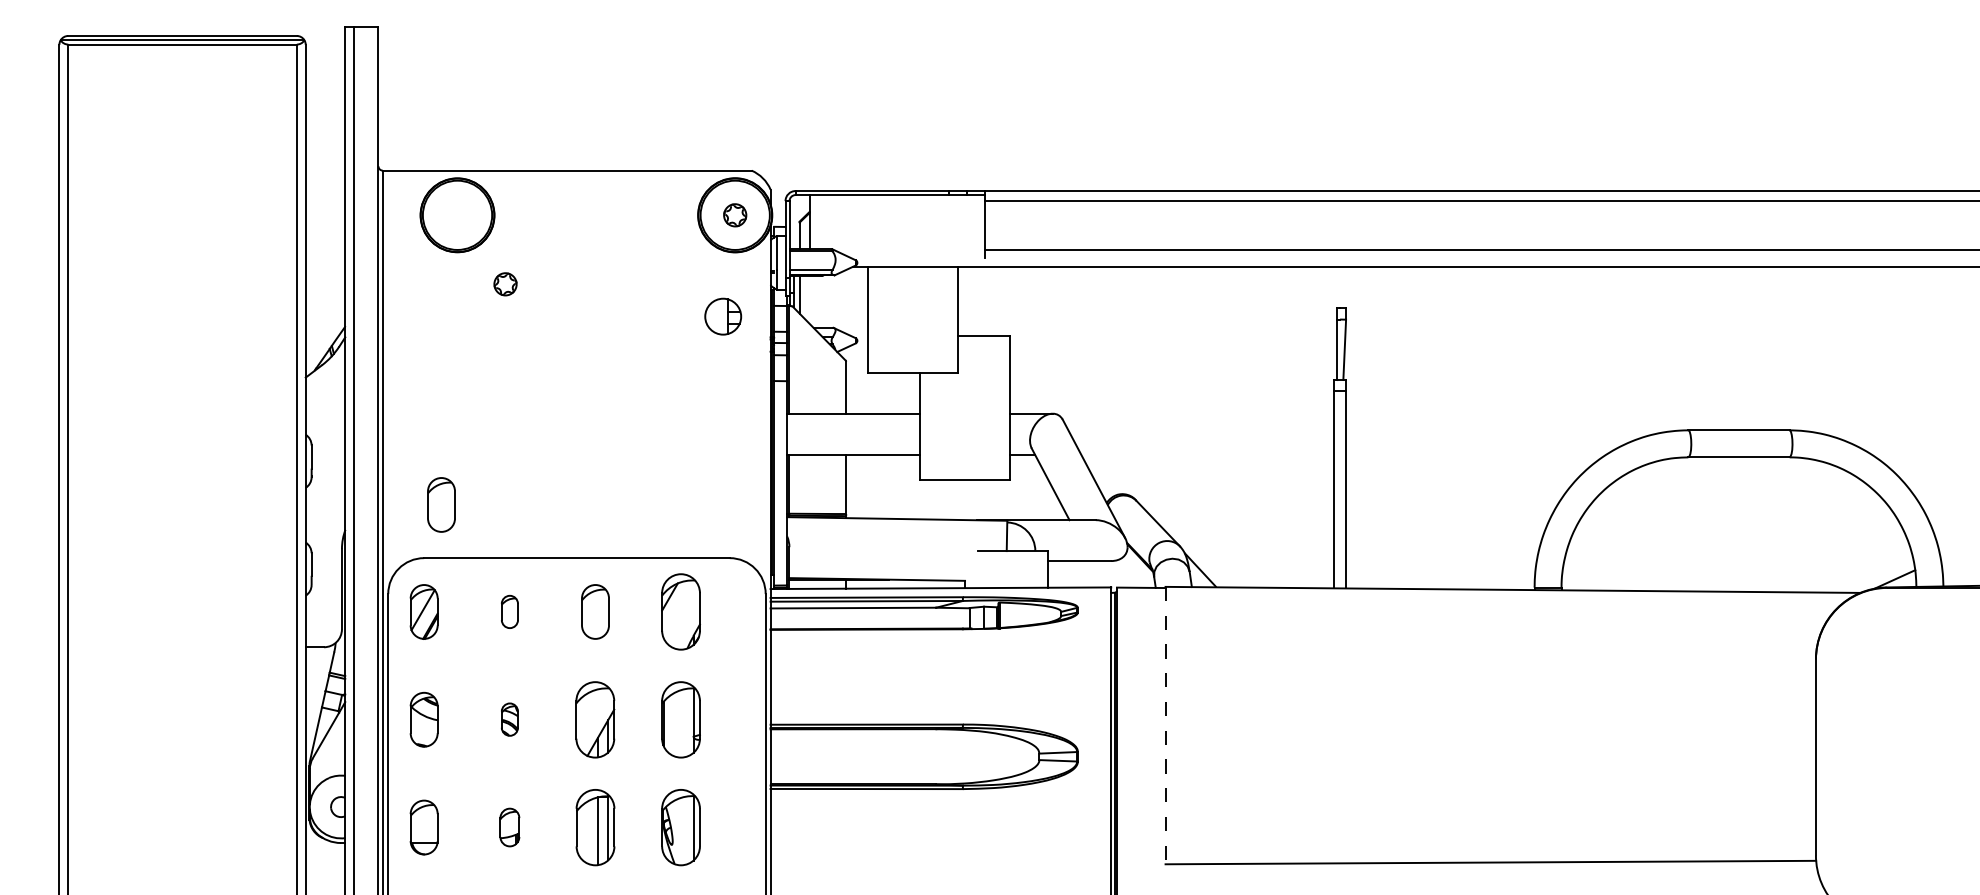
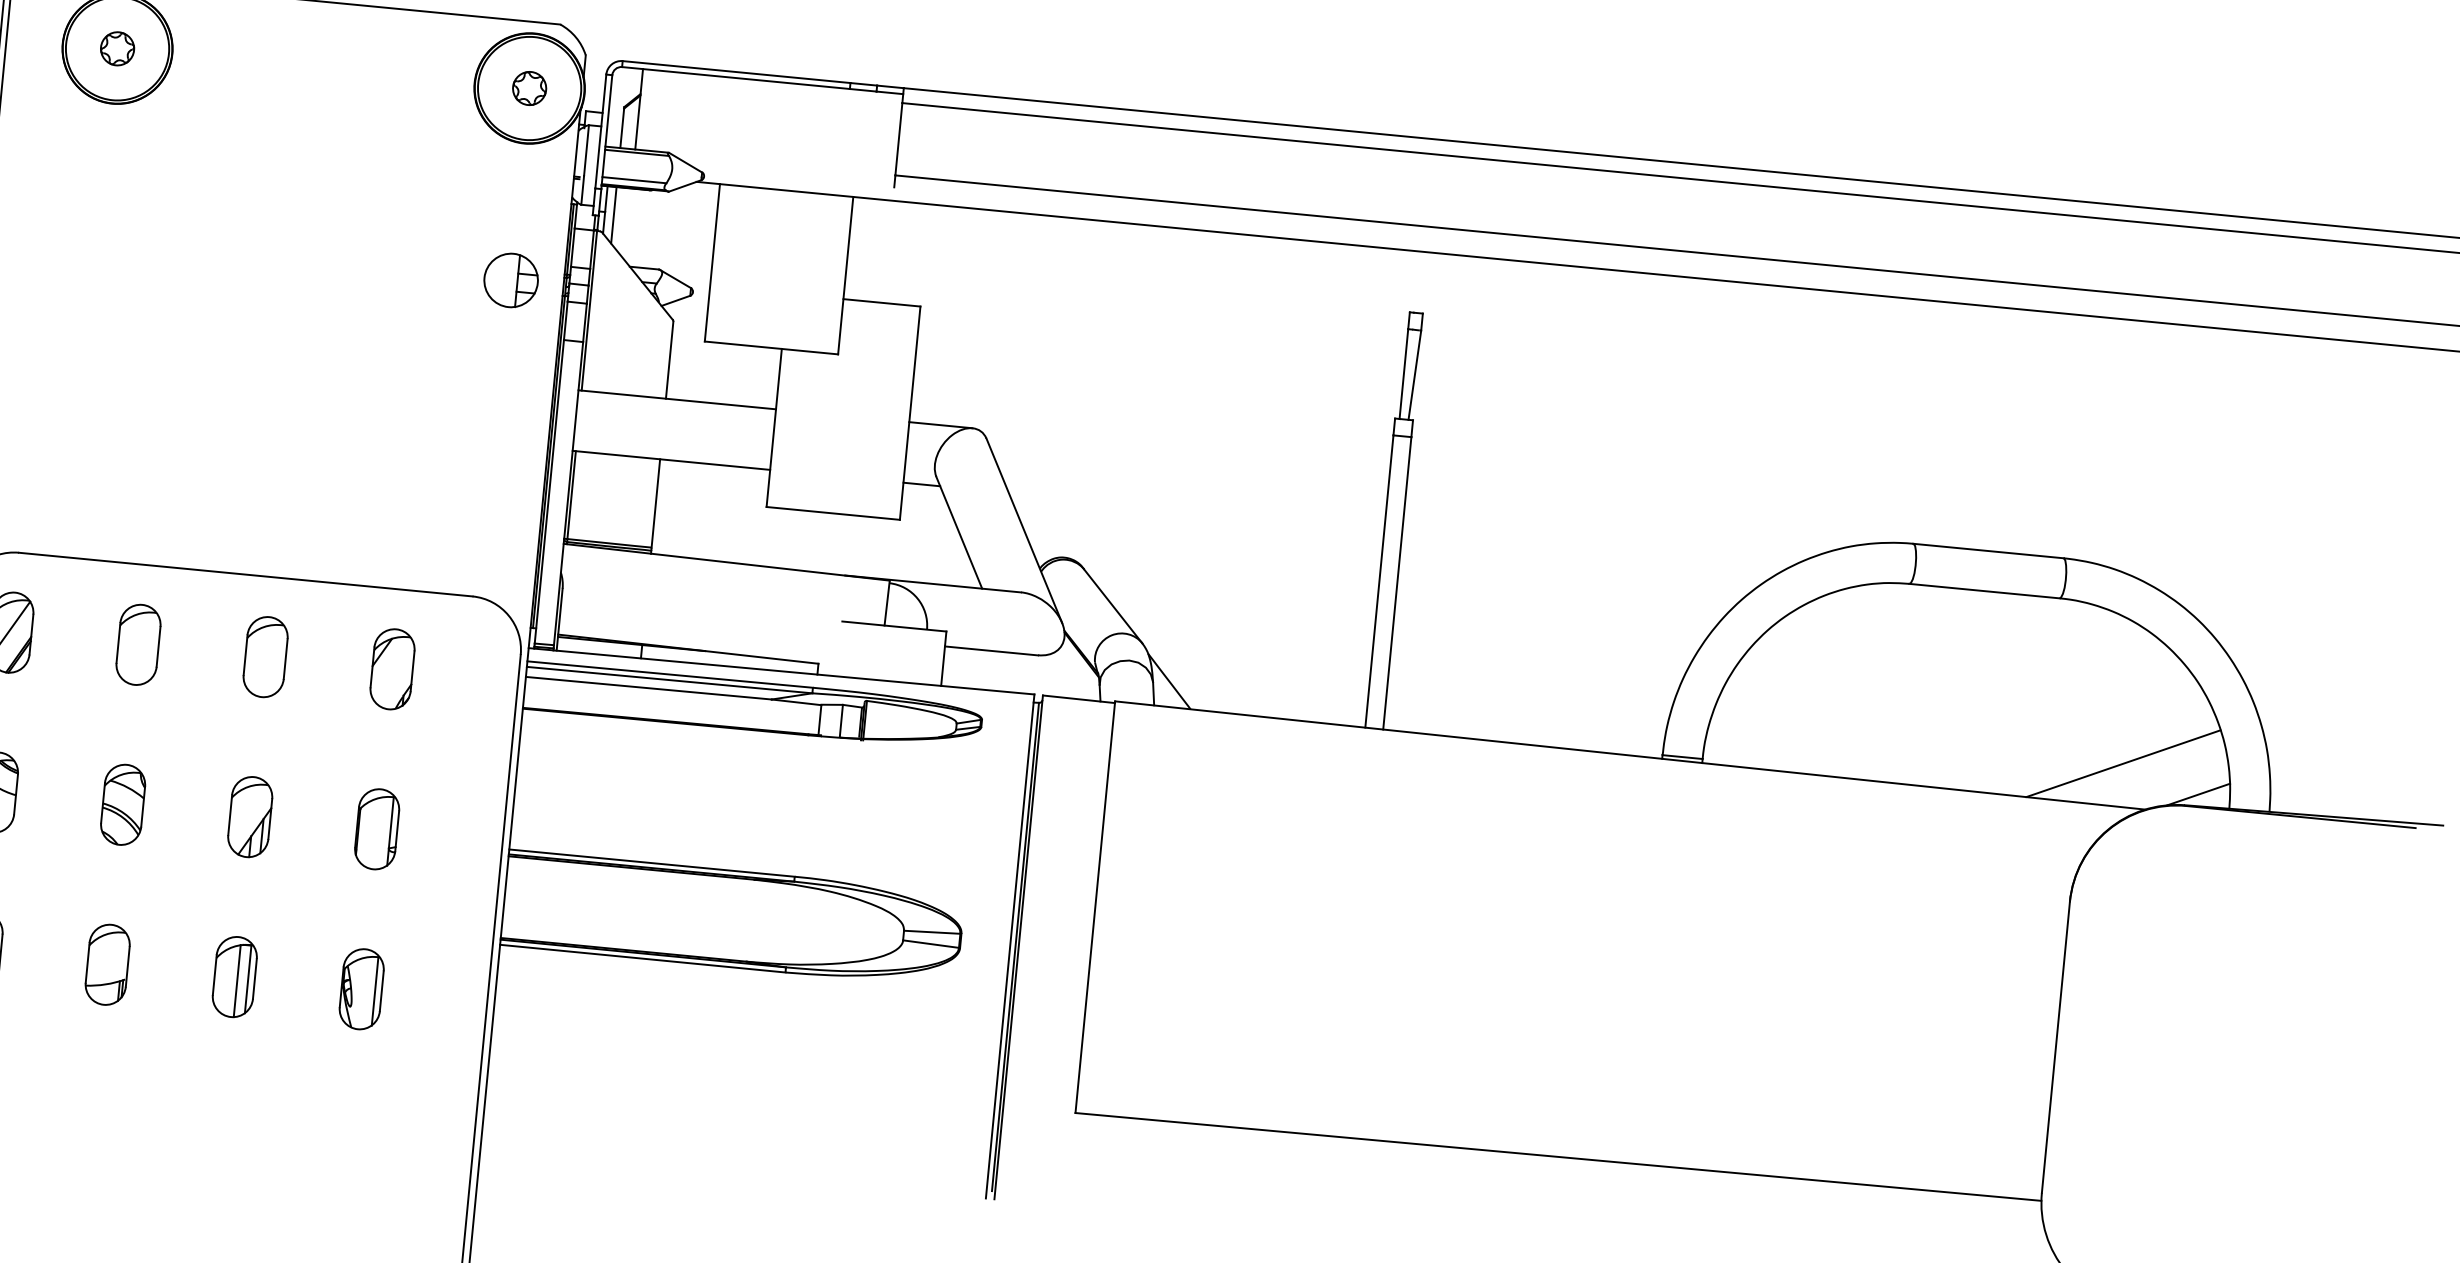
part: (505, 284) -> (117, 49), moved
part: (723, 316) -> (511, 280), moved
part: (441, 504) -> (52, 475), removed
line: (1842, 563) -> (2123, 763), added
part: (509, 611) -> (138, 644), size x1.67
part: (680, 611) -> (391, 668), size x0.71
part: (509, 719) -> (122, 804), size x1.67
part: (595, 719) -> (250, 816), size x0.71
part: (680, 719) -> (376, 828), size x0.71
line: (1165, 725) -> (1095, 907), dashed -> solid
part: (509, 827) -> (107, 964), size x1.43
part: (595, 827) -> (234, 976), size x0.71
part: (680, 827) -> (360, 989), size x0.71

